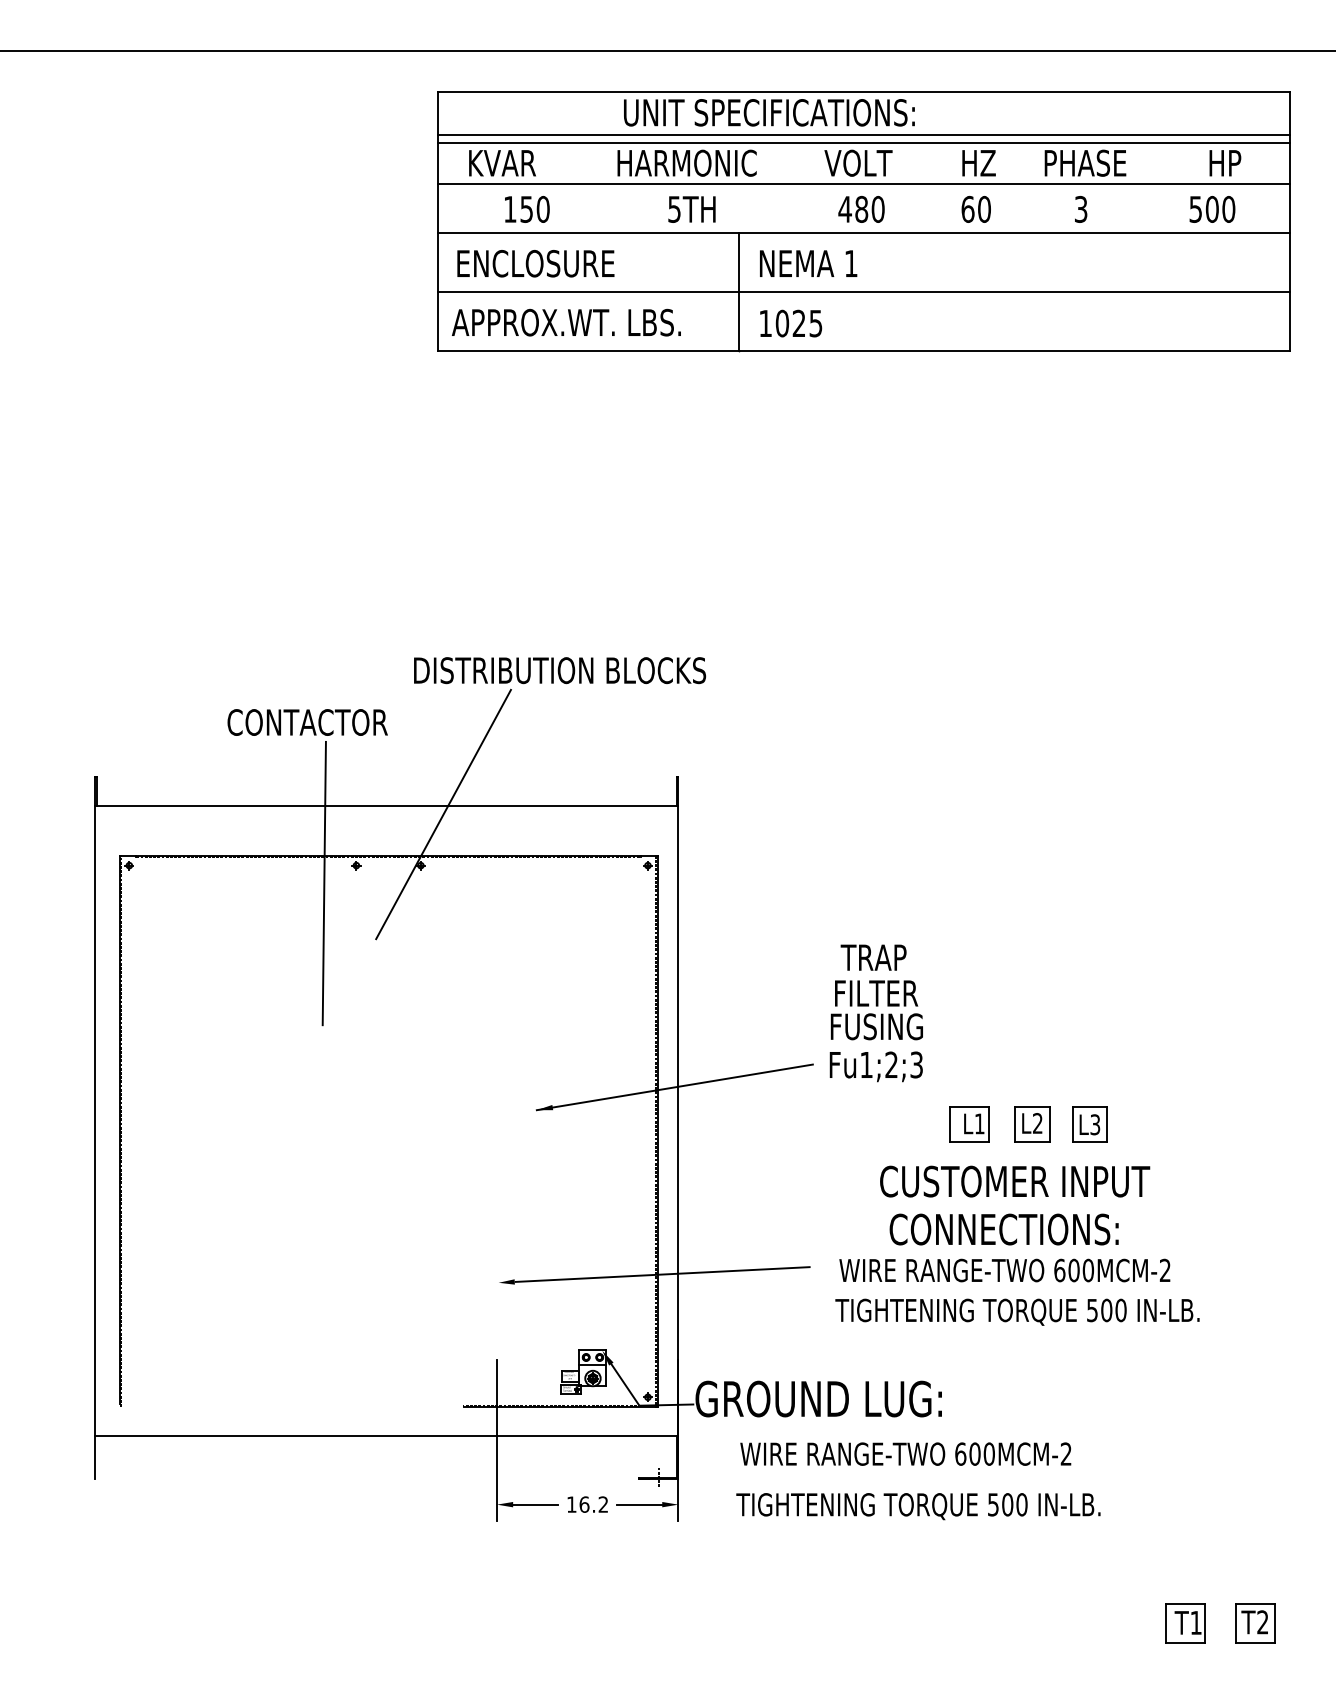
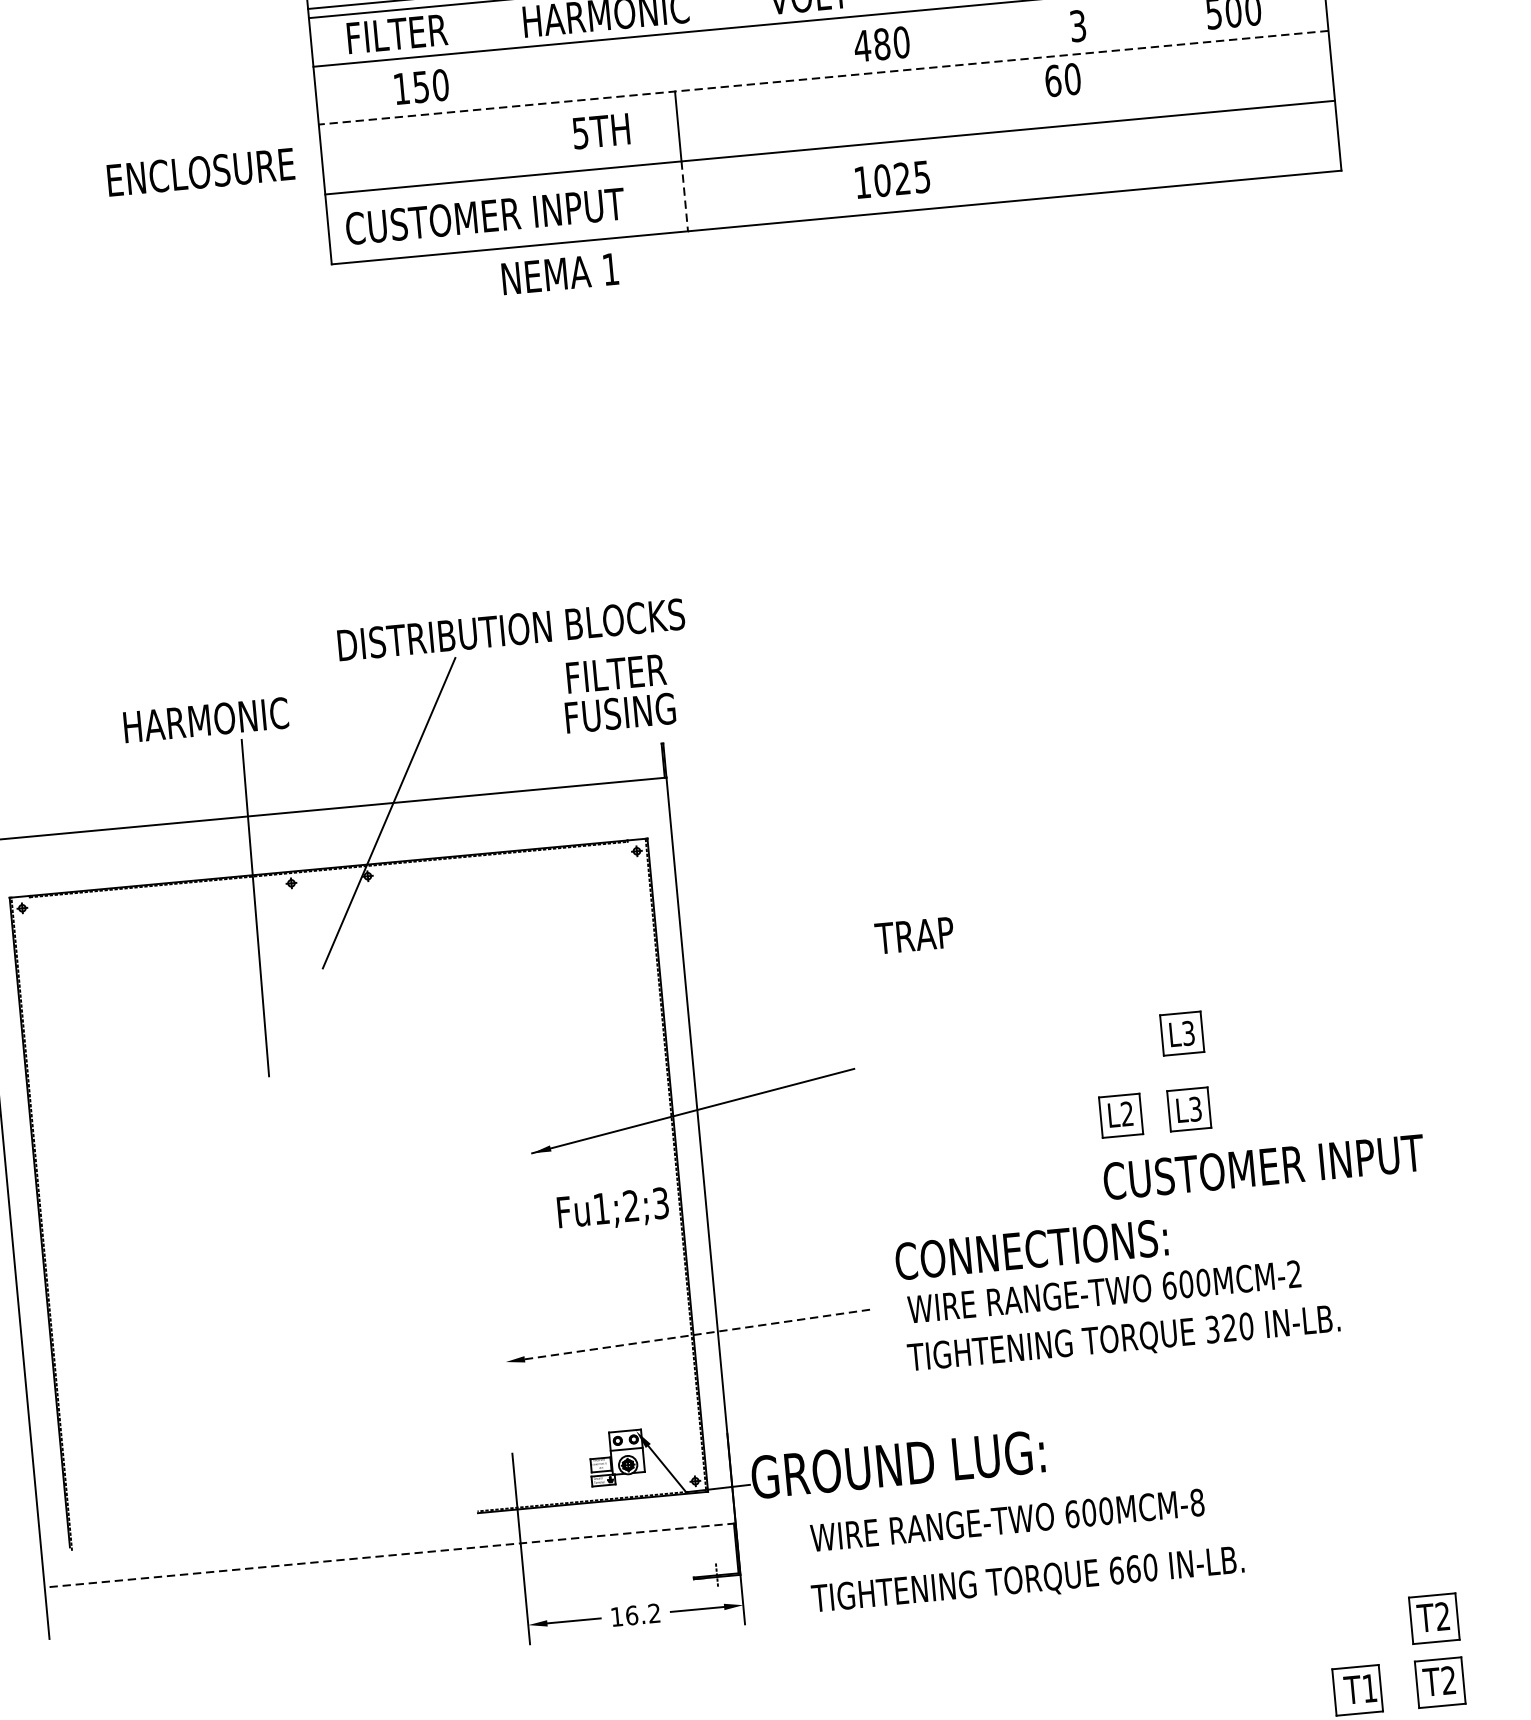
text: (511, 163) -> (398, 34), KVAR -> FILTER
text: (691, 209) -> (600, 131), moved
text: (861, 209) -> (881, 44), moved
text: (975, 209) -> (1062, 80), moved
line: (863, 232) -> (822, 77), solid -> dashed
text: (535, 263) -> (200, 172), moved
text: (808, 263) -> (560, 273), moved
line: (738, 321) -> (684, 196), solid -> dashed
text: (569, 322) -> (484, 216), APPROX.WT. LBS. -> CUSTOMER INPUT
text: (791, 323) -> (893, 179), moved
text: (307, 722) -> (217, 719), CONTACTOR -> HARMONIC
text: (876, 1010) -> (618, 693), moved
part: (1089, 1060) -> (1181, 1033), added
text: (875, 1066) -> (612, 1209), moved
part: (969, 1124) -> (1046, 1122), removed
text: (1015, 1181) -> (1264, 1167), moved
text: (1003, 1229) -> (1030, 1249), moved
line: (663, 1274) -> (700, 1334), solid -> dashed
text: (1099, 1310) -> (1220, 1328), 500 -> 320
line: (386, 1435) -> (389, 1555), solid -> dashed
text: (1065, 1453) -> (1196, 1502), 600MCM-2 -> 600MCM-8
text: (1000, 1504) -> (1124, 1569), 500 -> 660
part: (1255, 1569) -> (1434, 1618), added

